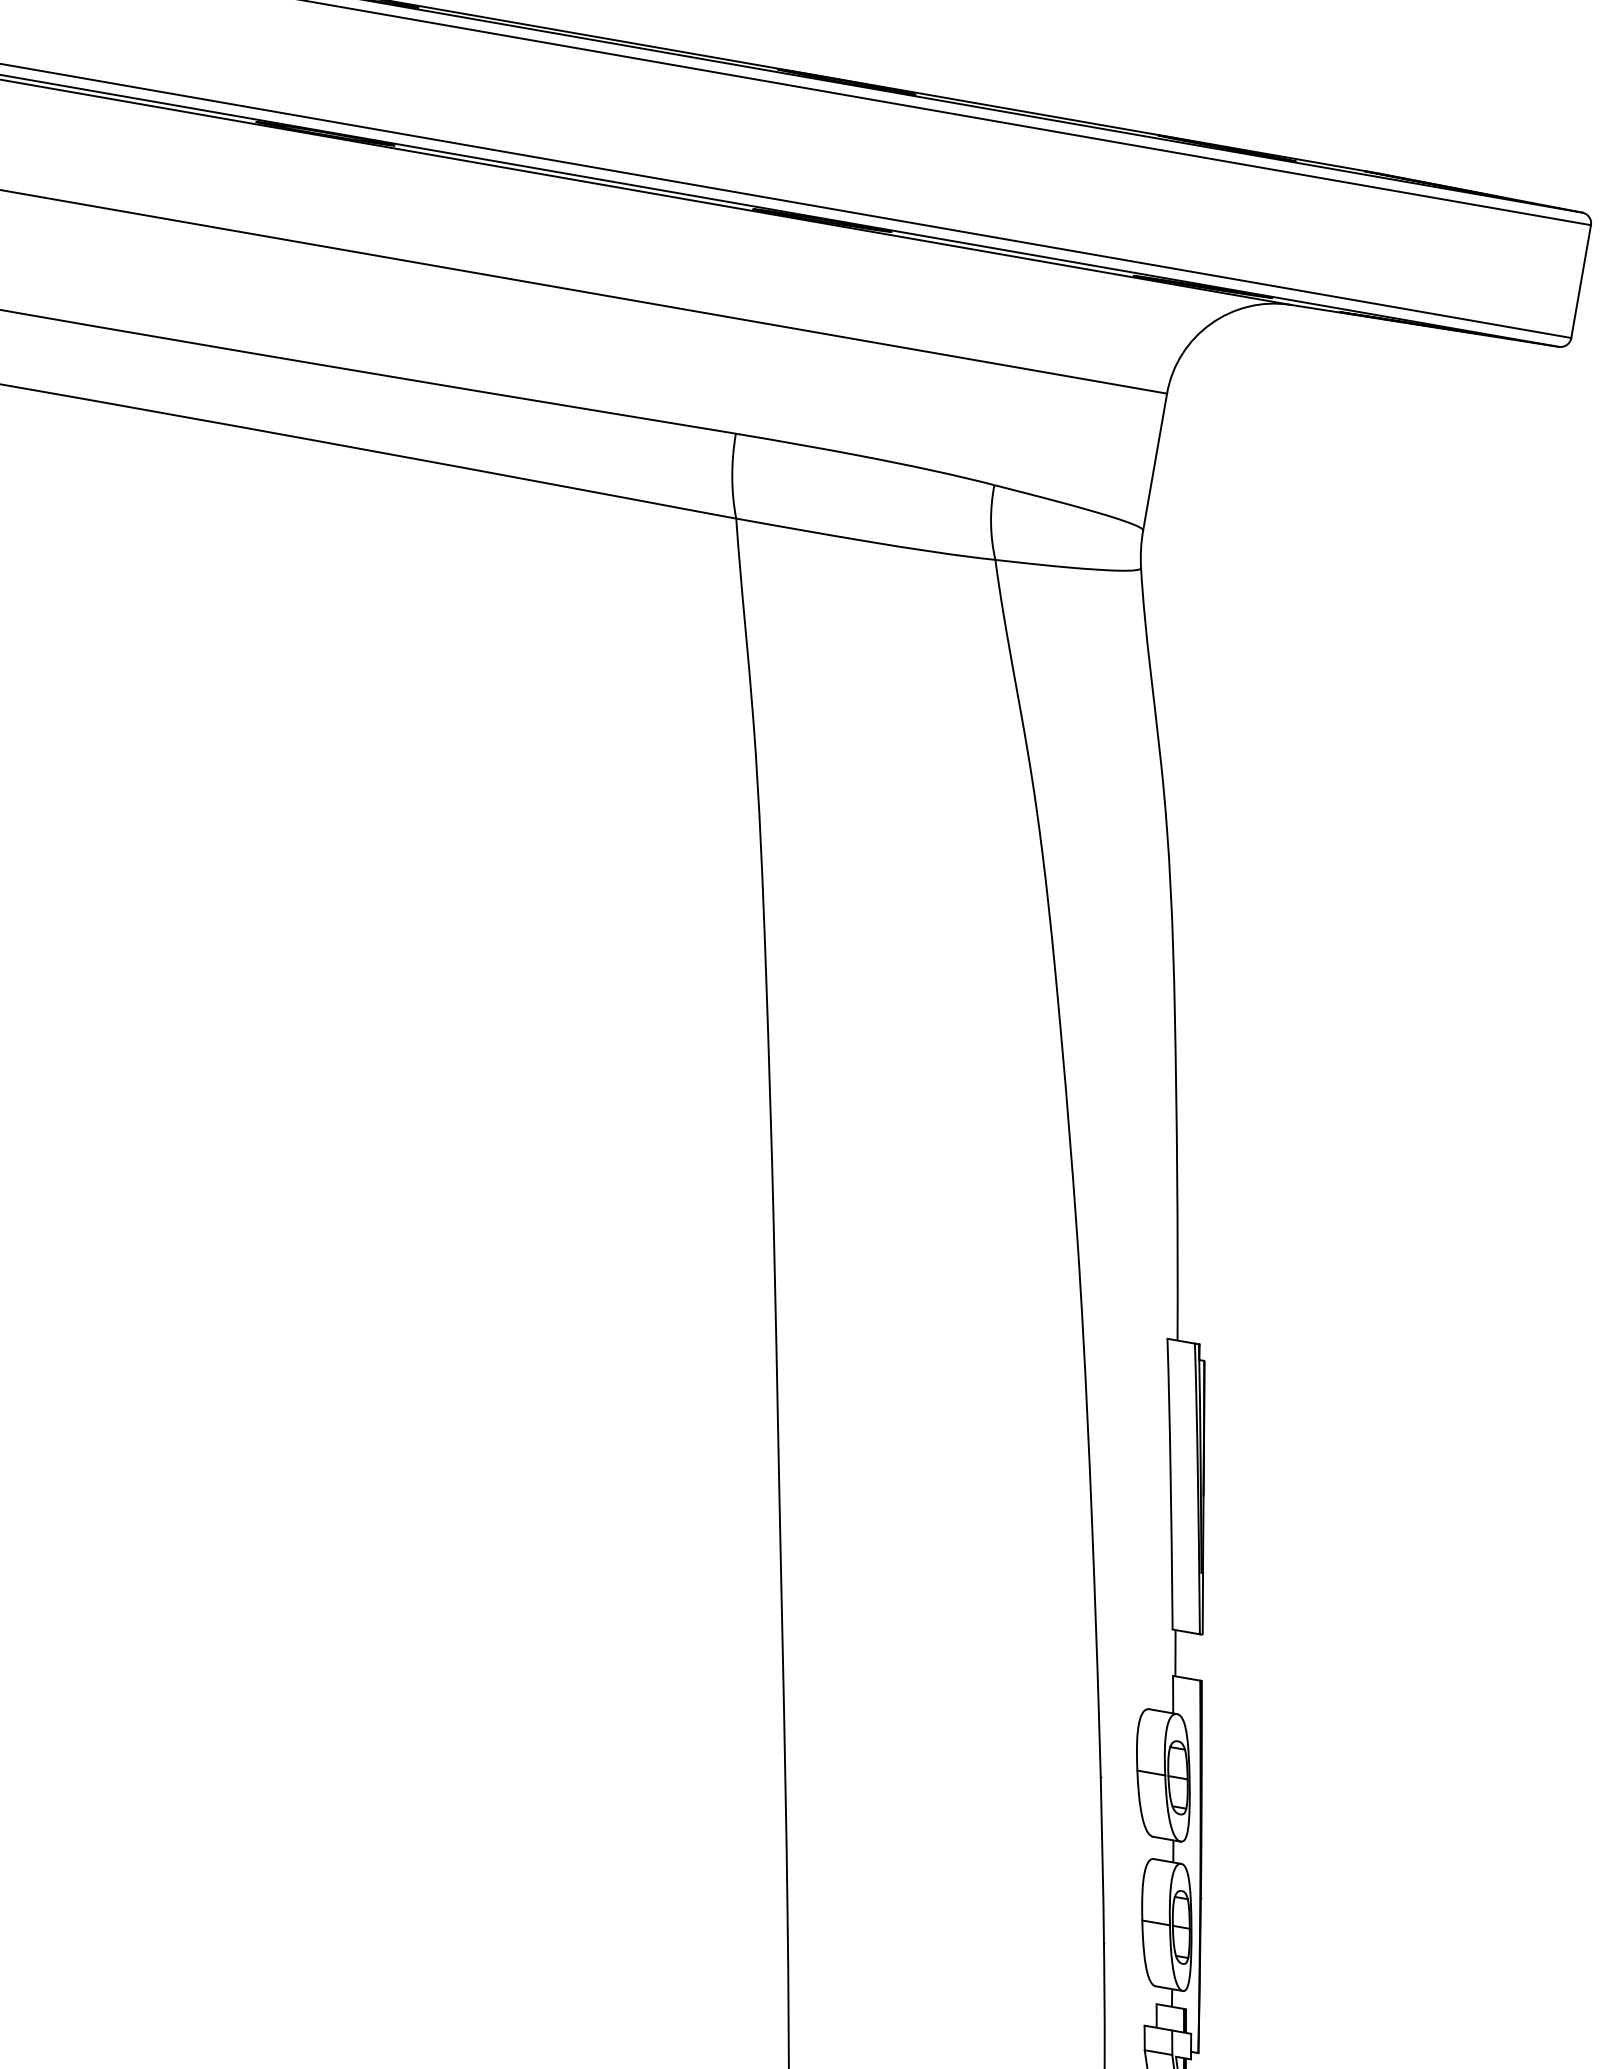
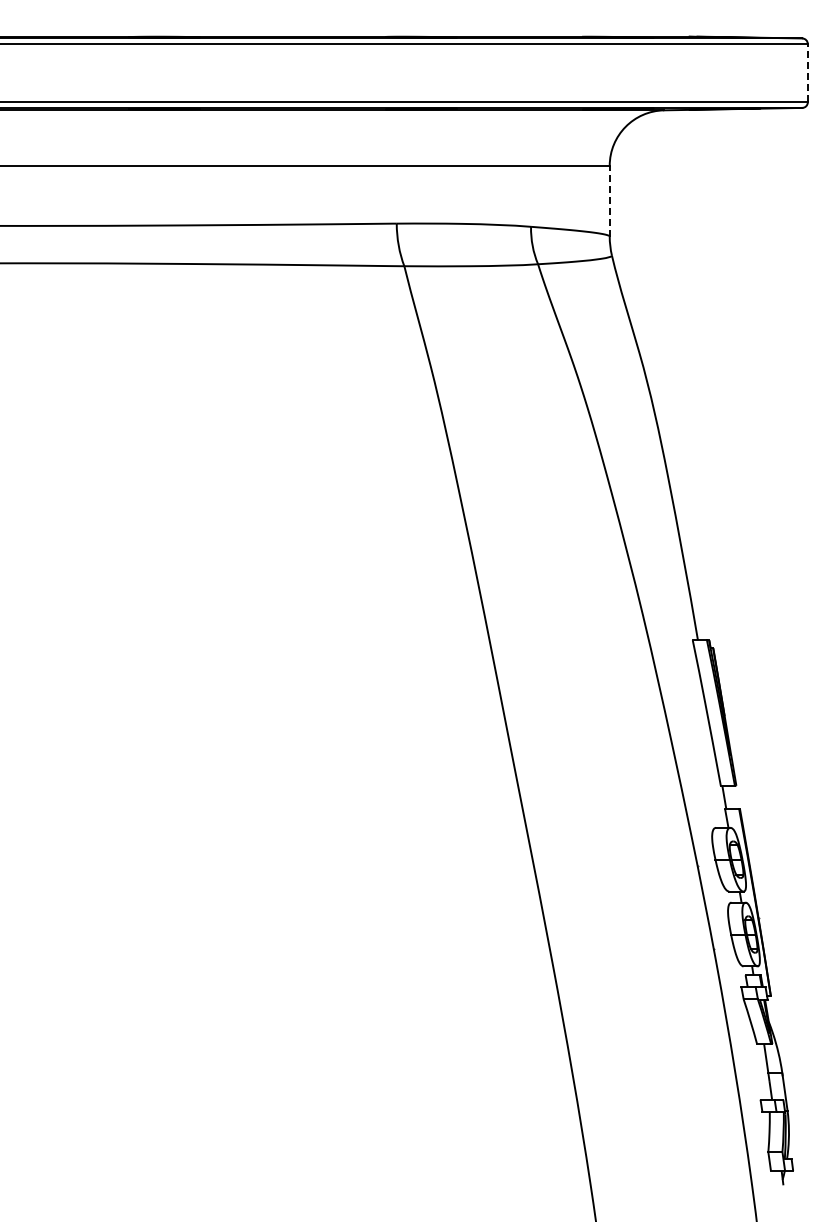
line: (1580, 280) -> (807, 72), solid -> dashed
line: (1154, 460) -> (609, 200), solid -> dashed

